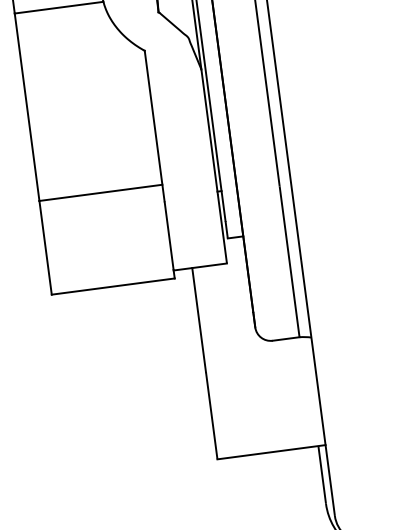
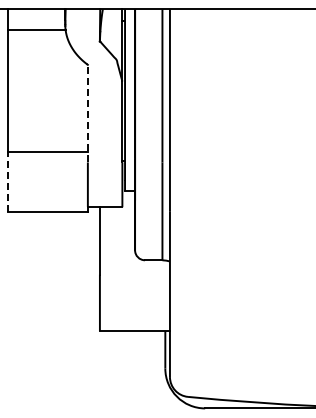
line: (154, 125) -> (87, 113), solid -> dashed
line: (46, 246) -> (8, 181), solid -> dashed

